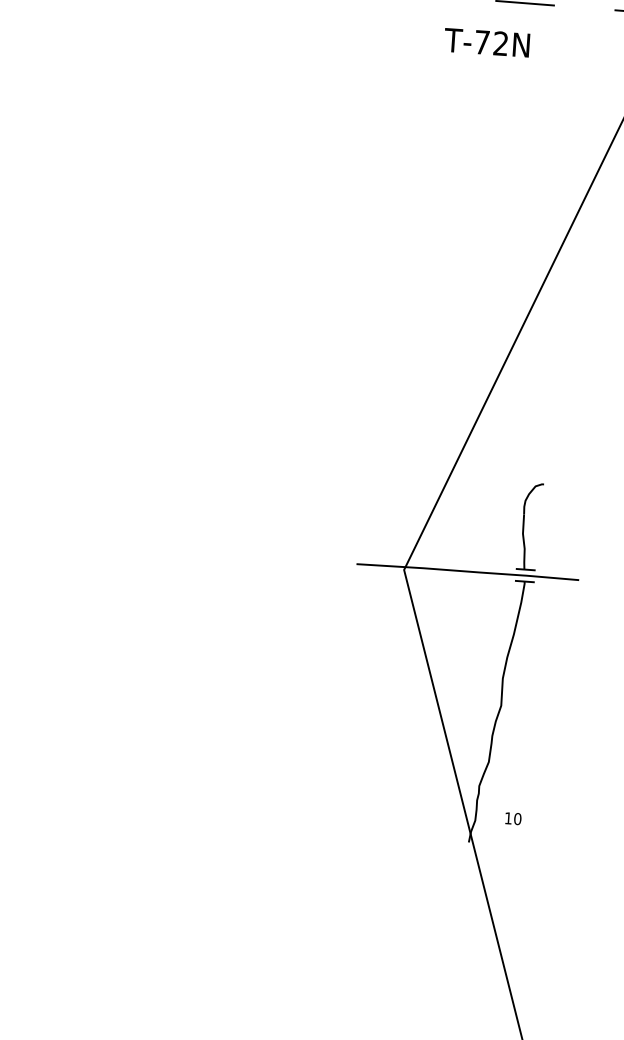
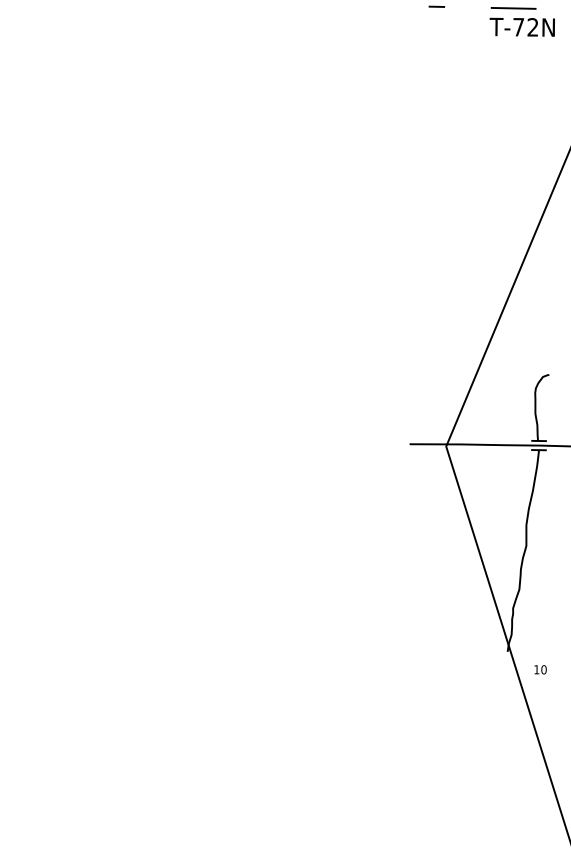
text: (486, 41) -> (521, 26), moved
text: (513, 818) -> (540, 669), moved

